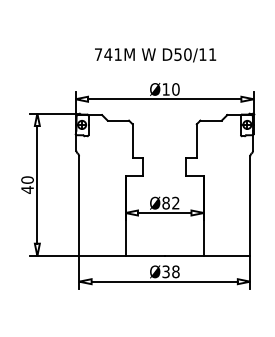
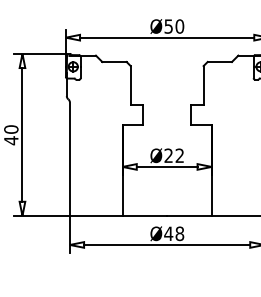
text: (165, 89) -> (168, 26), Ø10 -> Ø50
text: (165, 202) -> (168, 154), Ø82 -> Ø22
text: (166, 271) -> (169, 233), Ø38 -> Ø48

